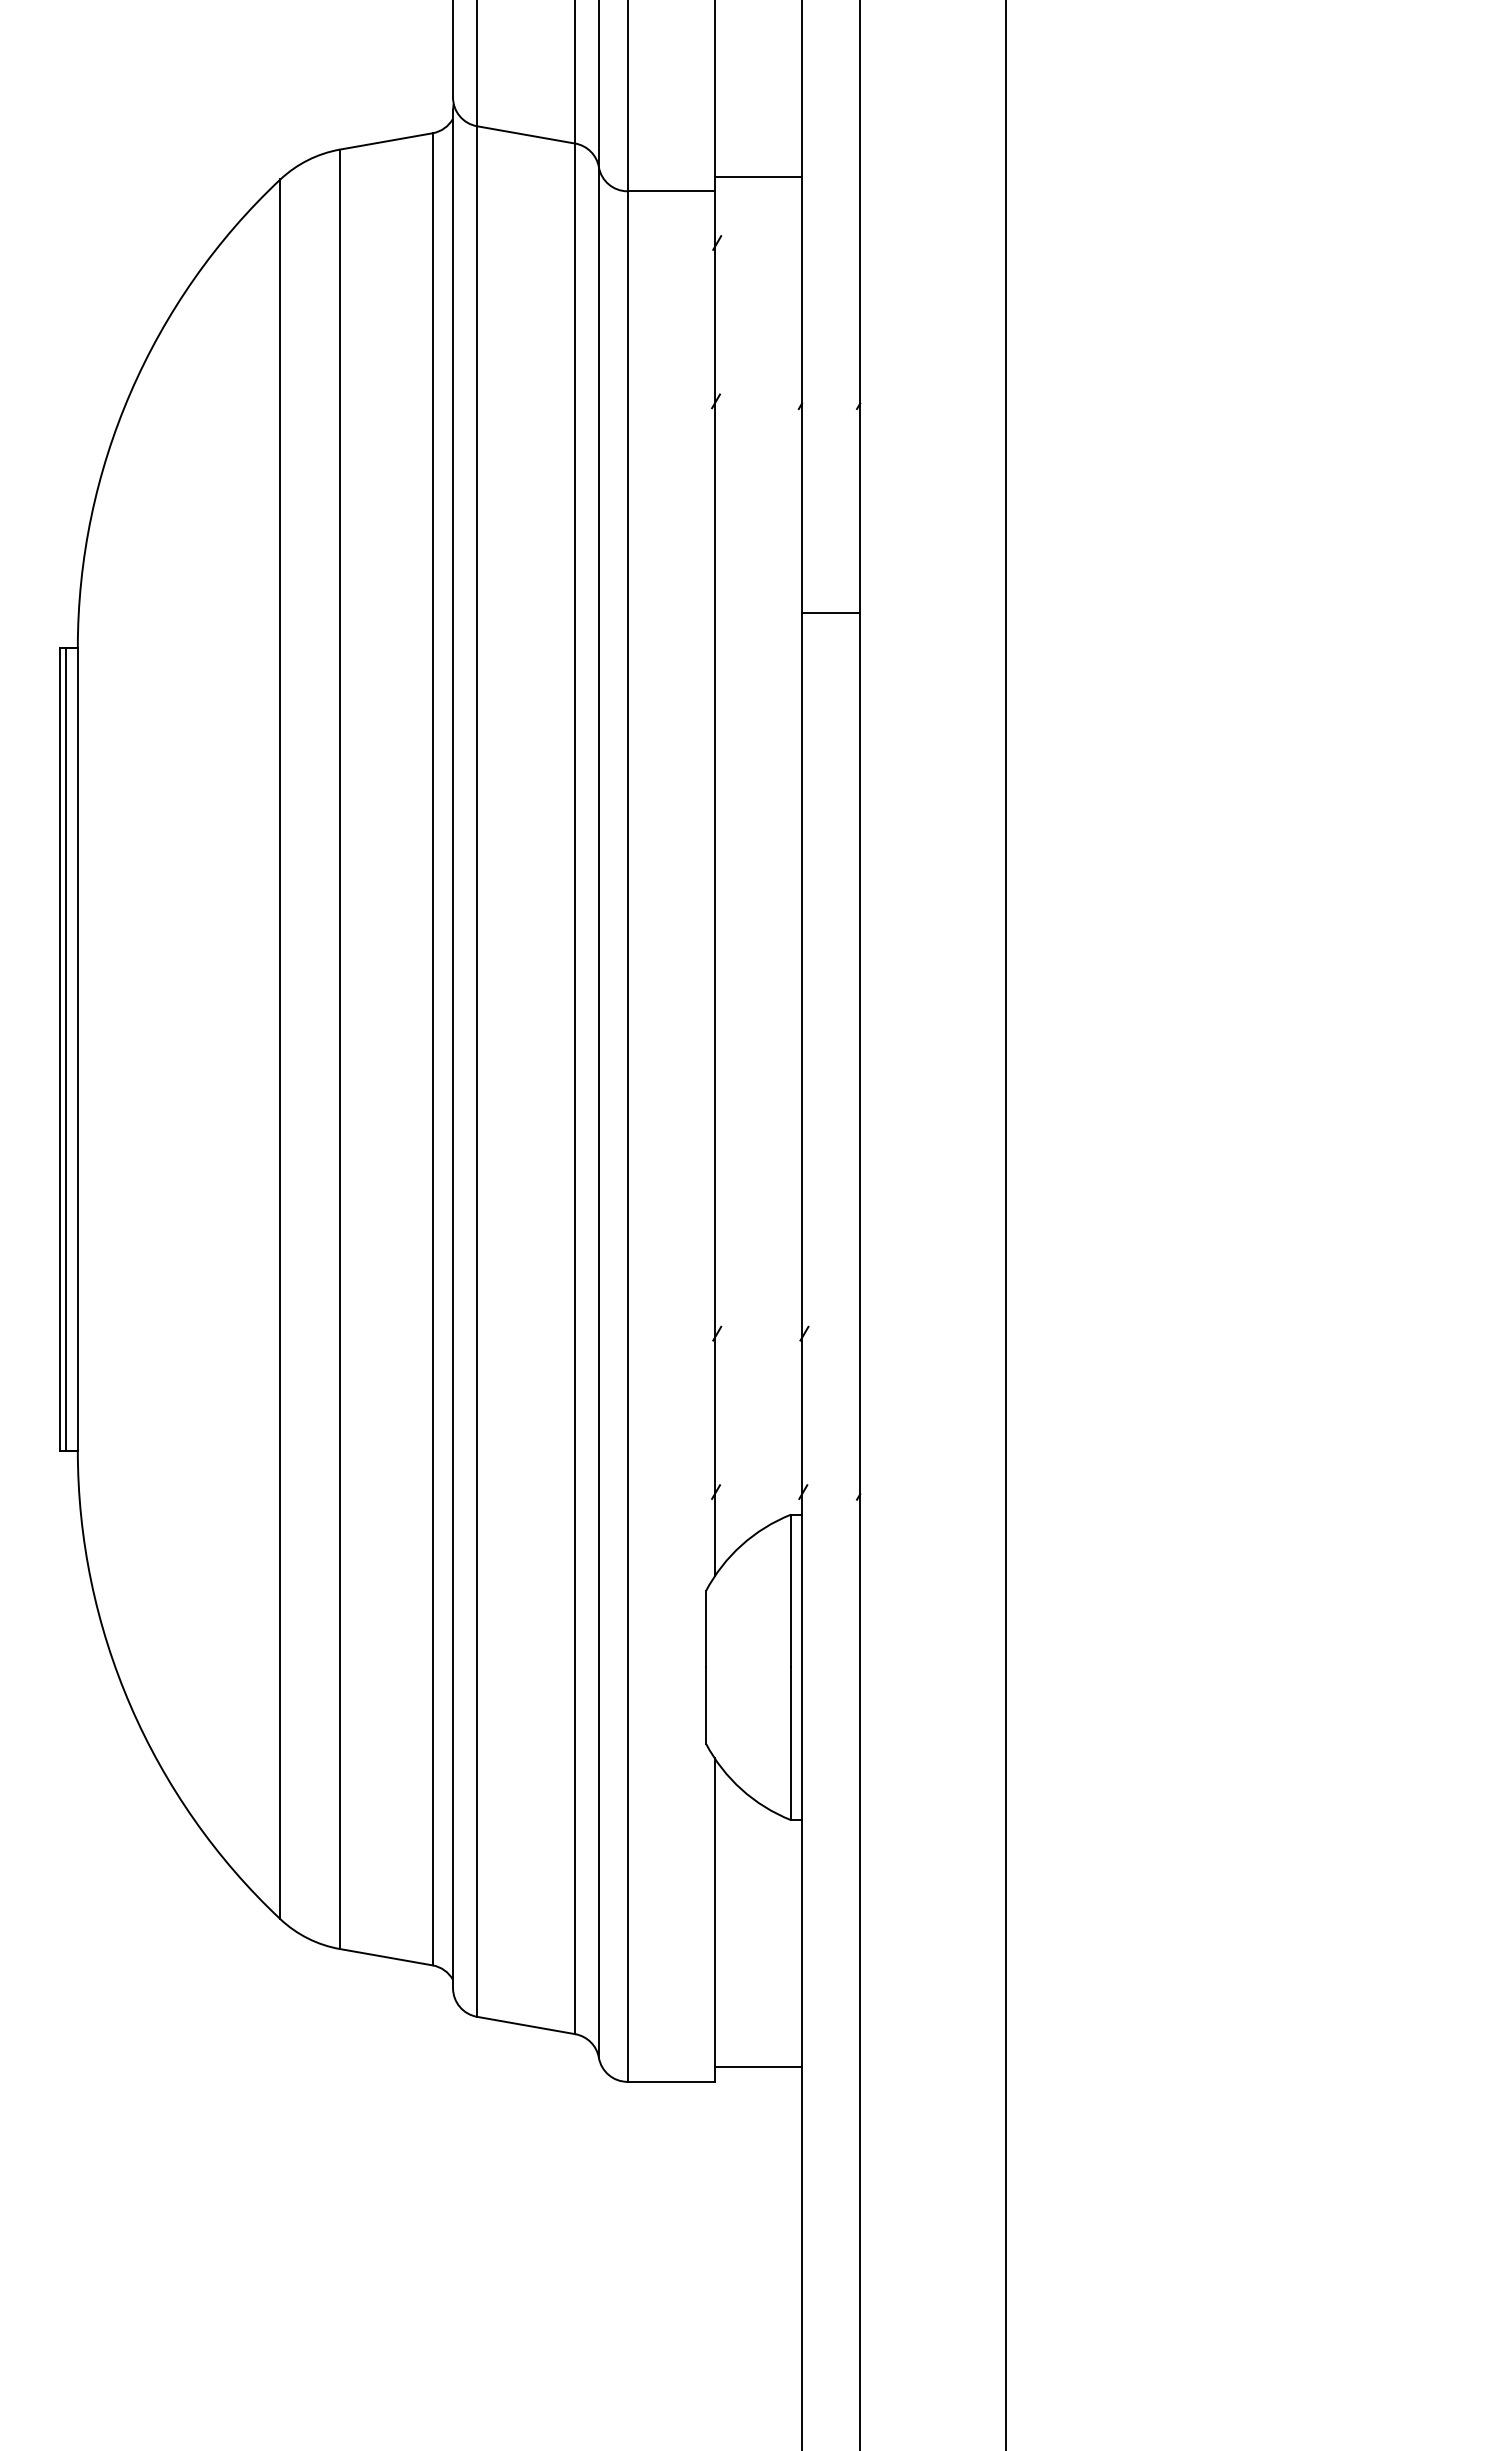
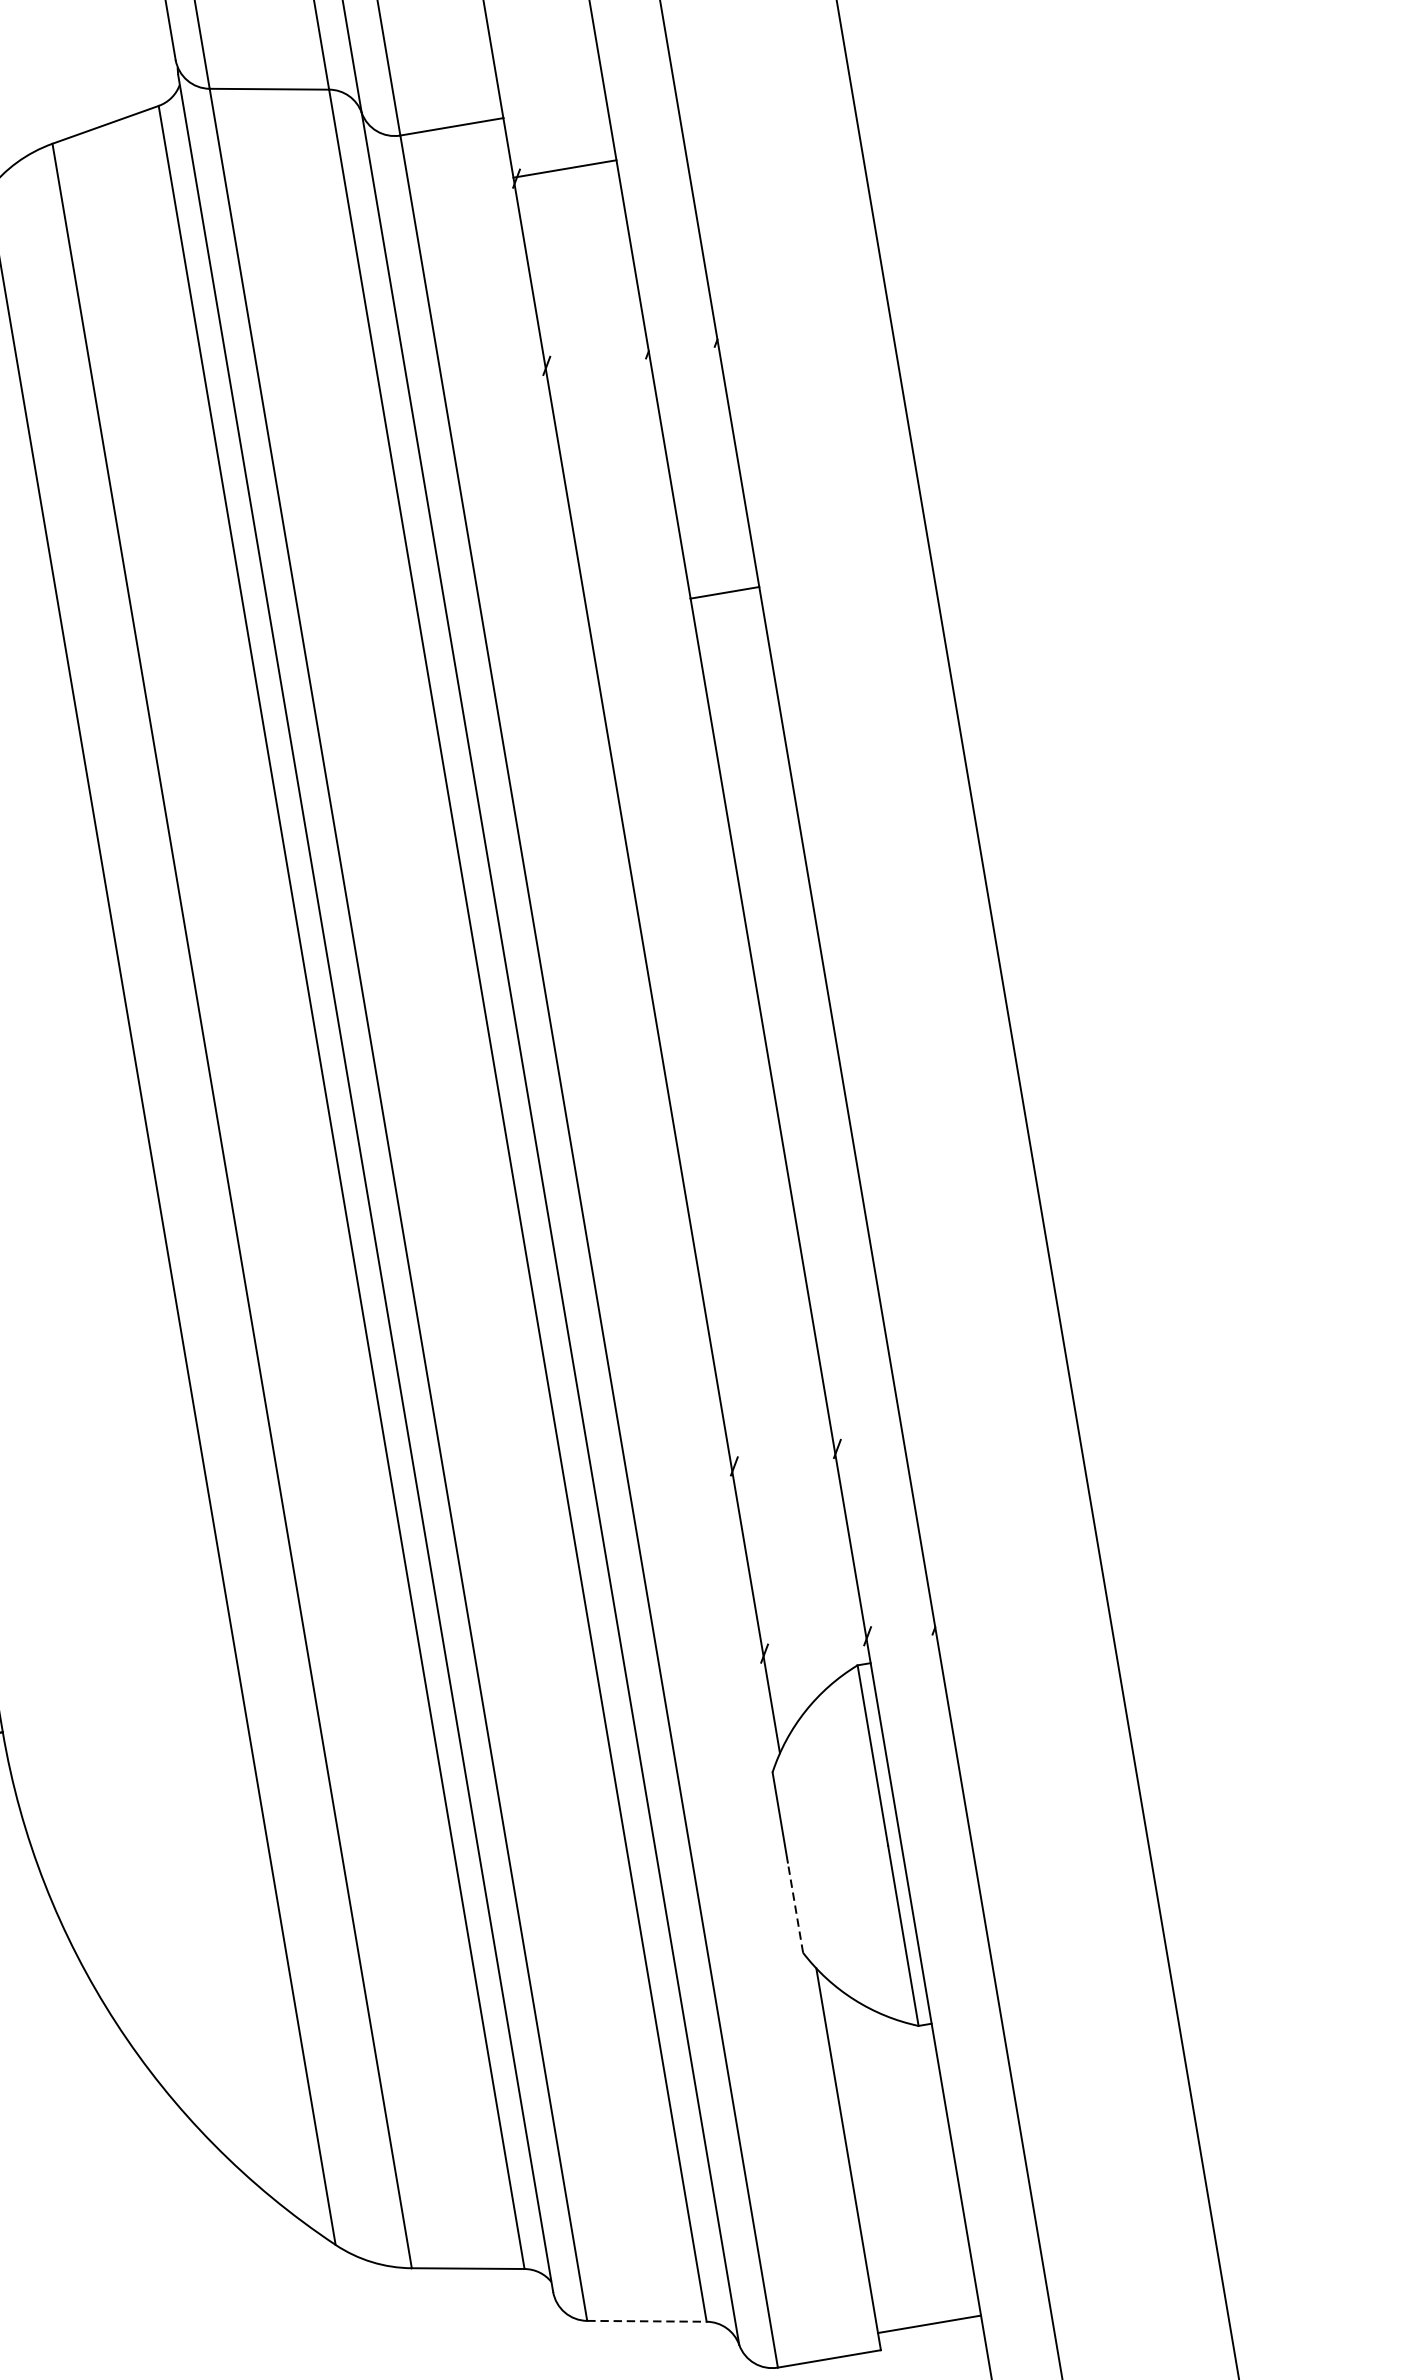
line: (758, 176) -> (564, 168), moved
line: (706, 1705) -> (795, 1907), solid -> dashed
line: (526, 2025) -> (647, 2321), solid -> dashed

